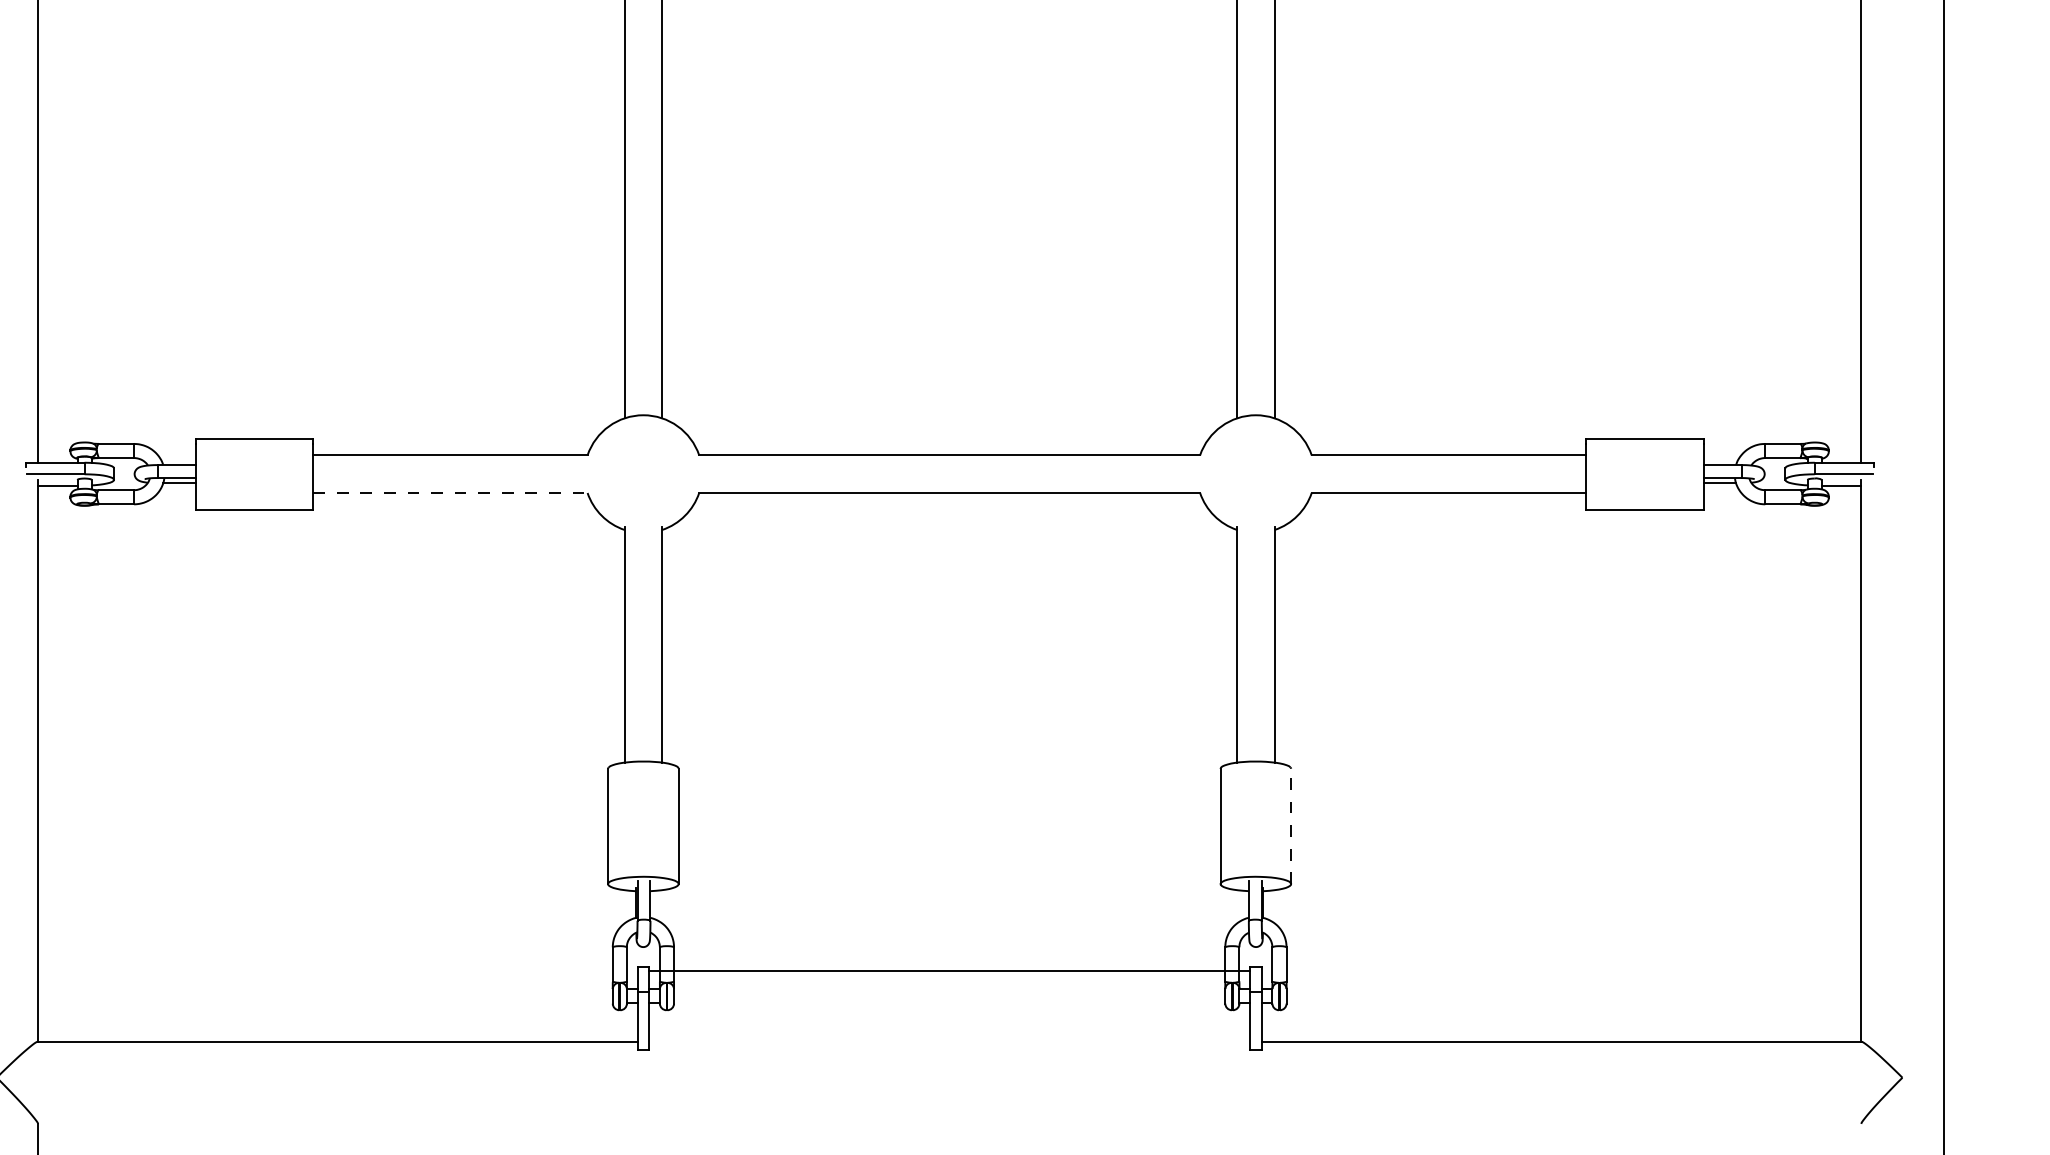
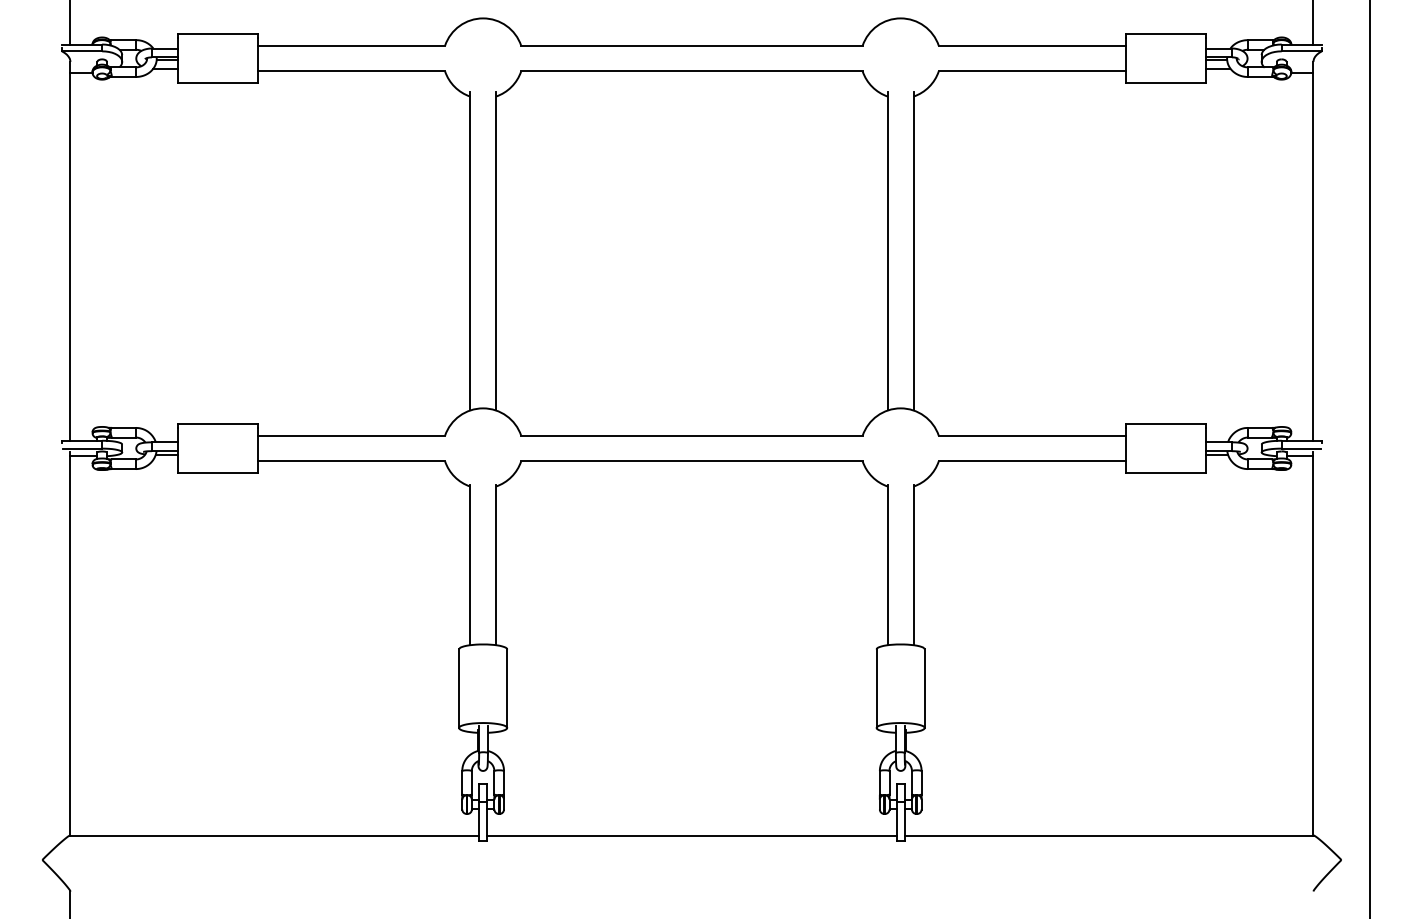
line: (451, 493) -> (352, 461), dashed -> solid
line: (1290, 826) -> (924, 688), dashed -> solid
line: (949, 971) -> (691, 835), moved

